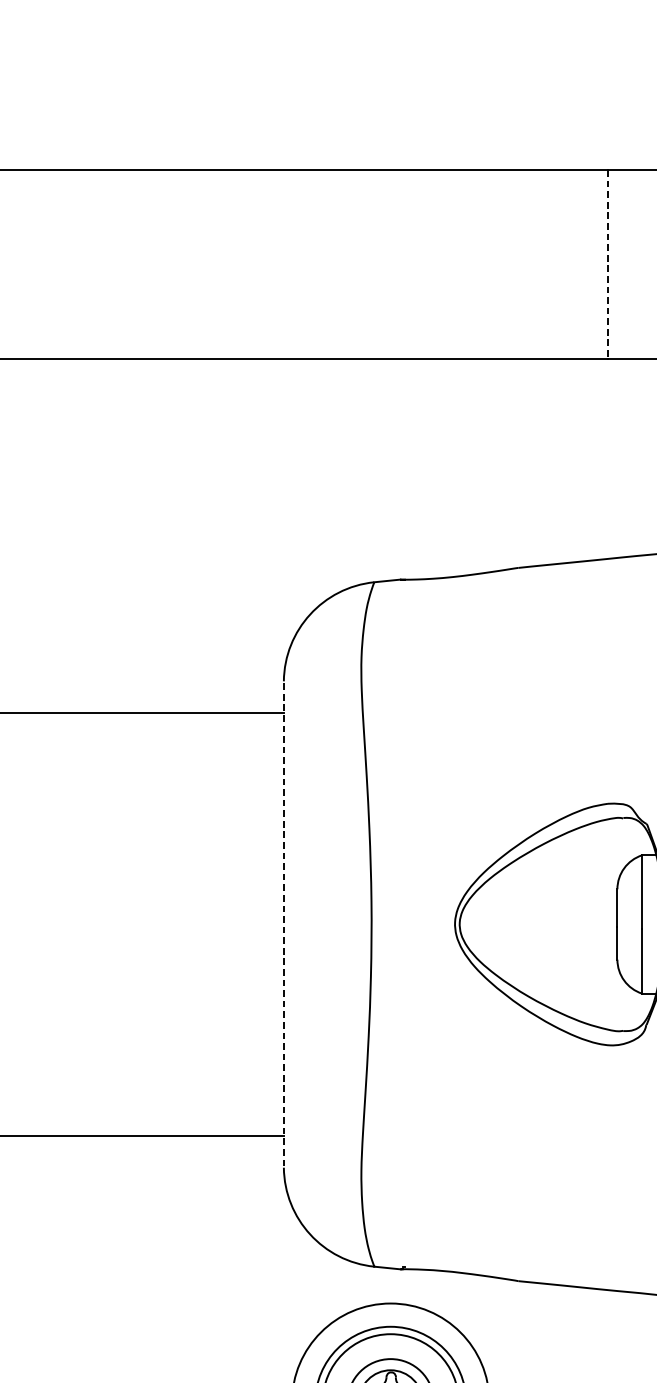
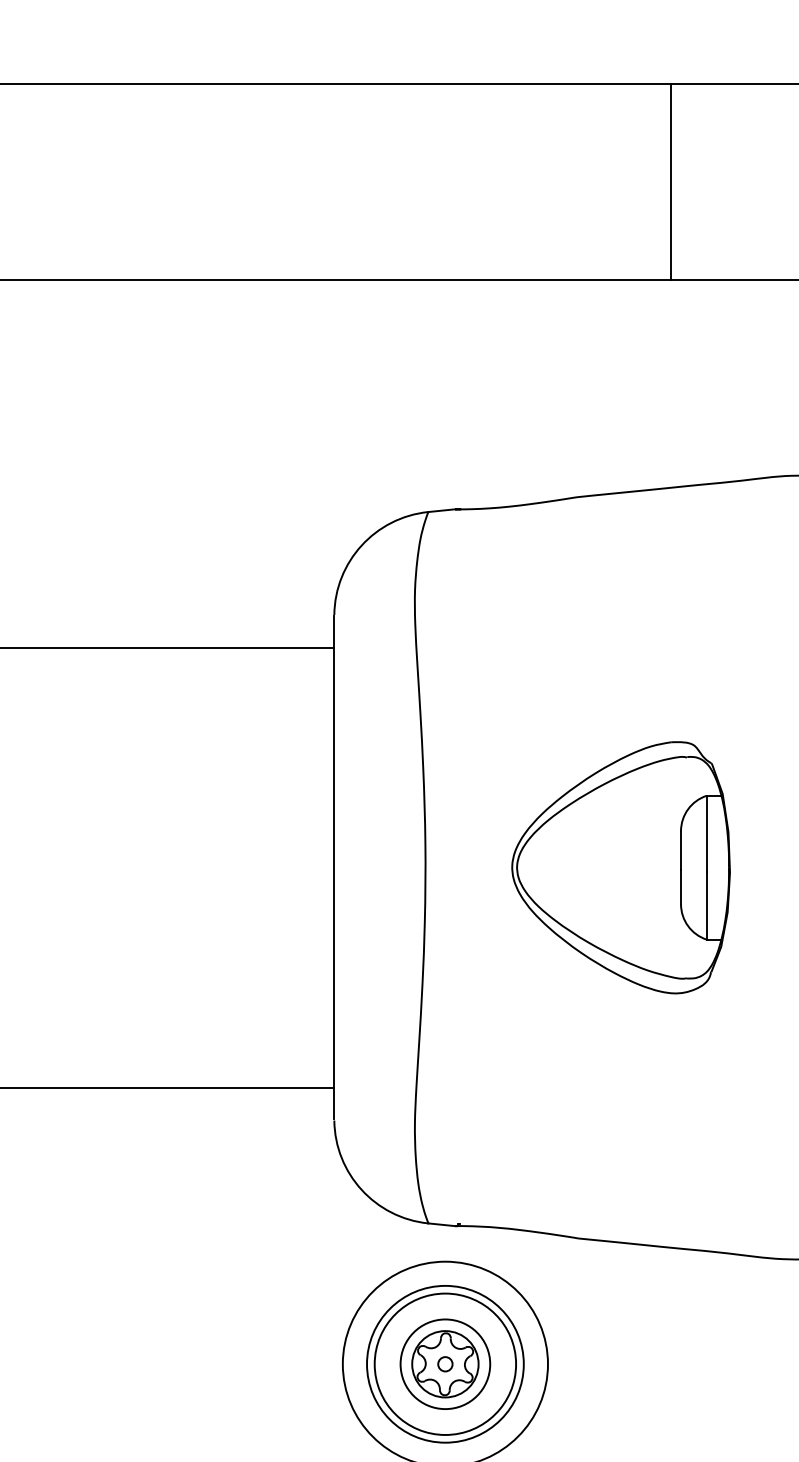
line: (608, 265) -> (671, 182), dashed -> solid
line: (284, 924) -> (334, 867), dashed -> solid

